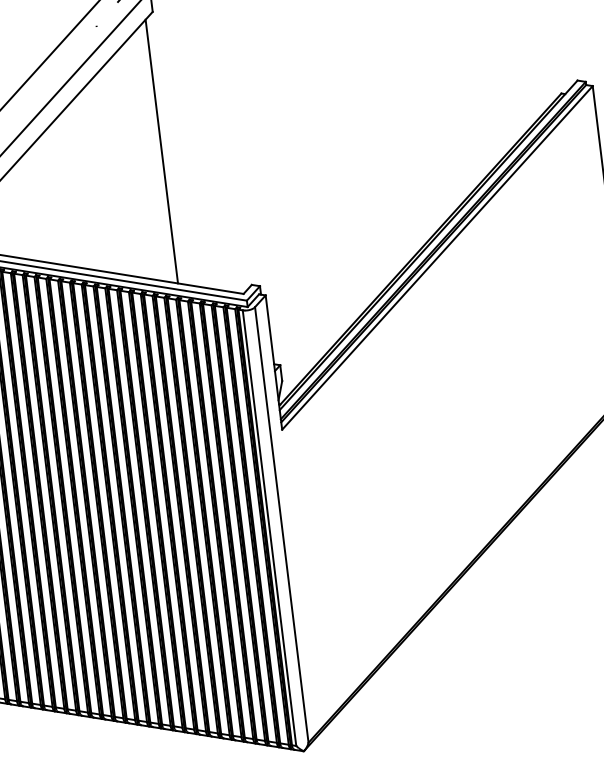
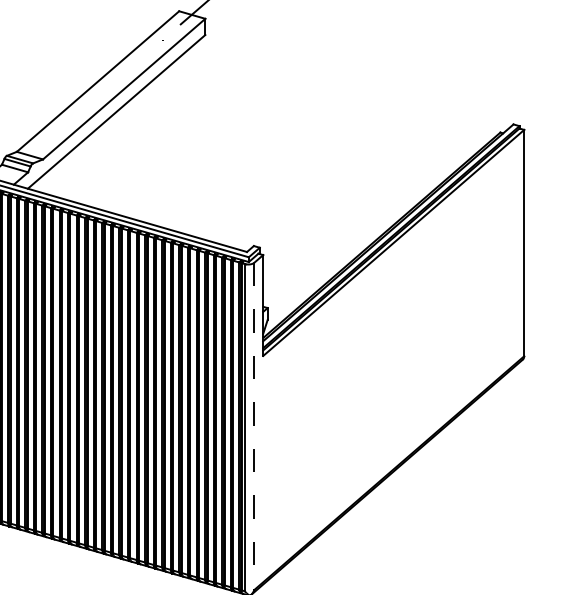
line: (161, 151) -> (199, 139), removed
line: (282, 525) -> (254, 426), solid -> dashed

